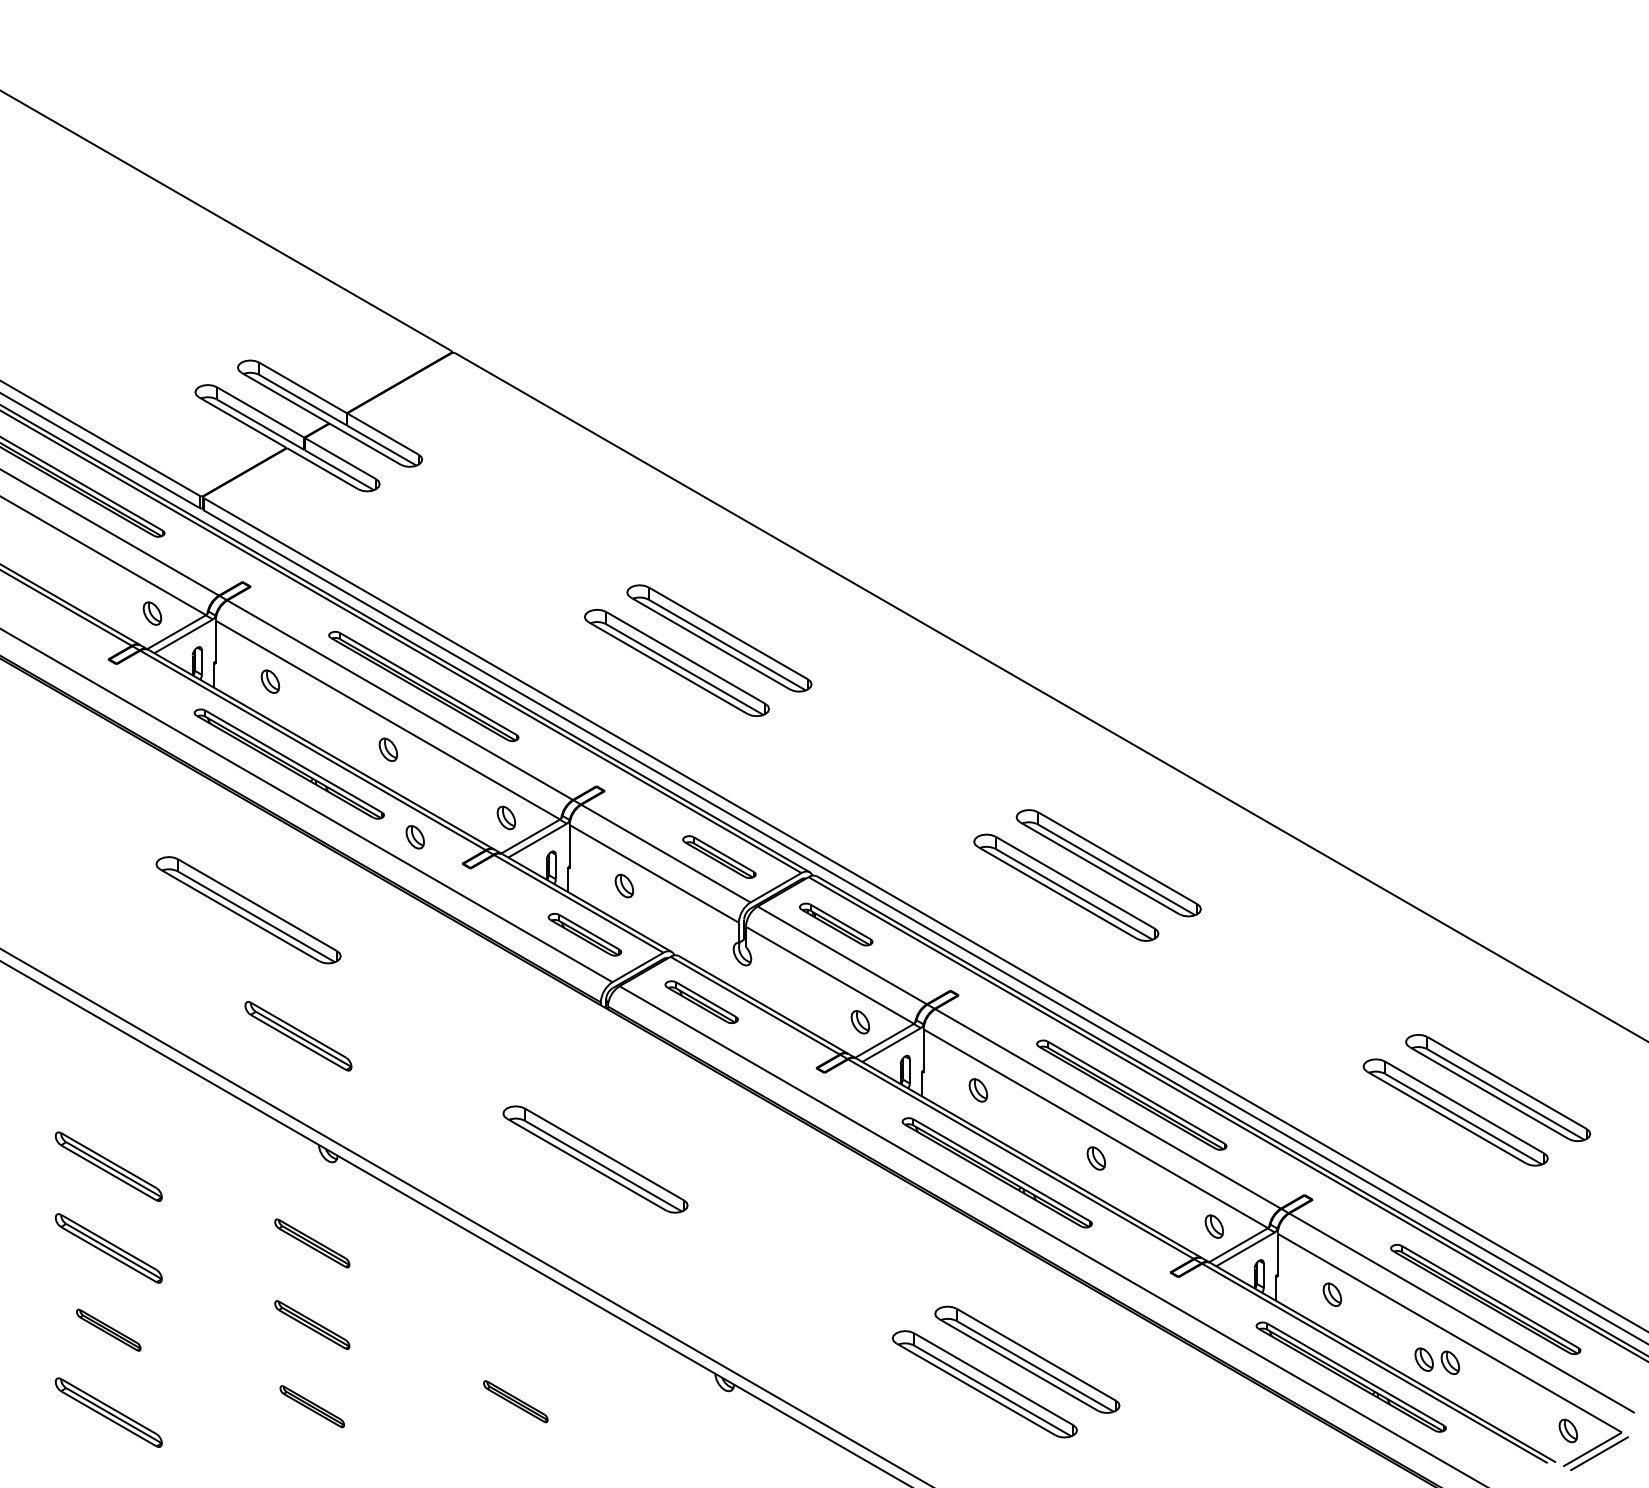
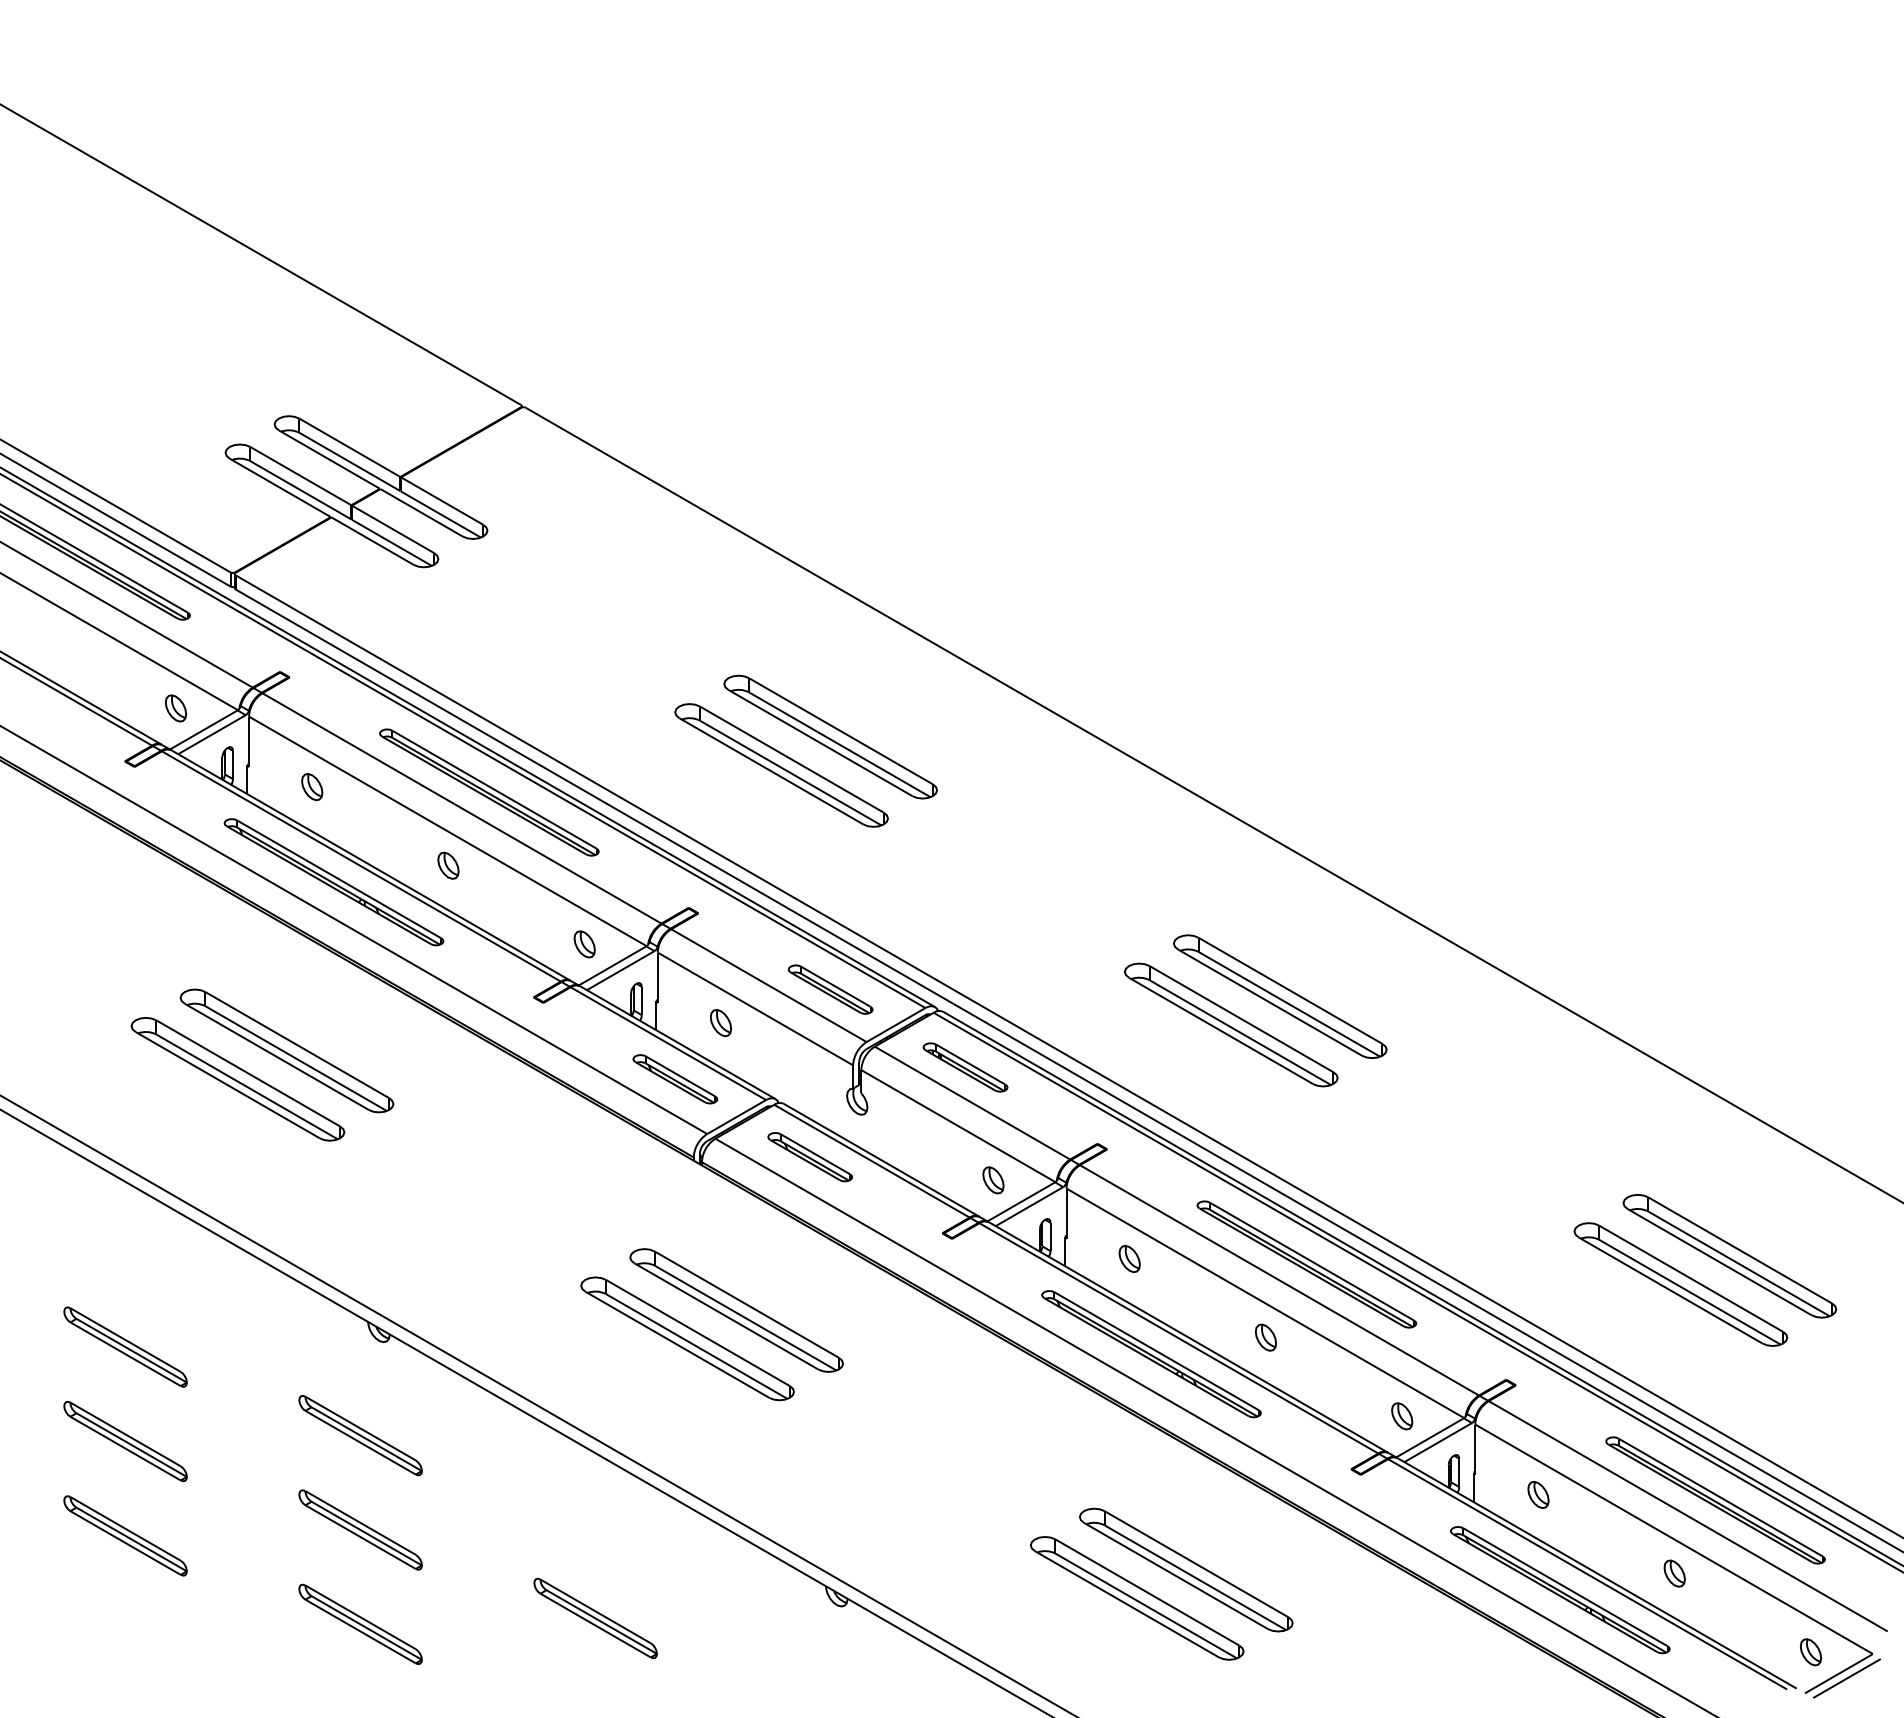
part: (415, 837) -> (479, 966), removed
part: (205, 934) -> (237, 1079), added
part: (298, 1036) -> (344, 1196), removed
part: (637, 1134) -> (736, 1310), added
part: (312, 1243) -> (360, 1435), size x1.43
part: (312, 1324) -> (360, 1529), size x1.43
part: (108, 1329) -> (125, 1535), size x1.67
part: (1424, 1359) -> (1644, 1569), removed
part: (515, 1401) -> (595, 1618), size x1.67
part: (312, 1406) -> (360, 1623), size x1.67
part: (108, 1412) -> (125, 1630), removed

